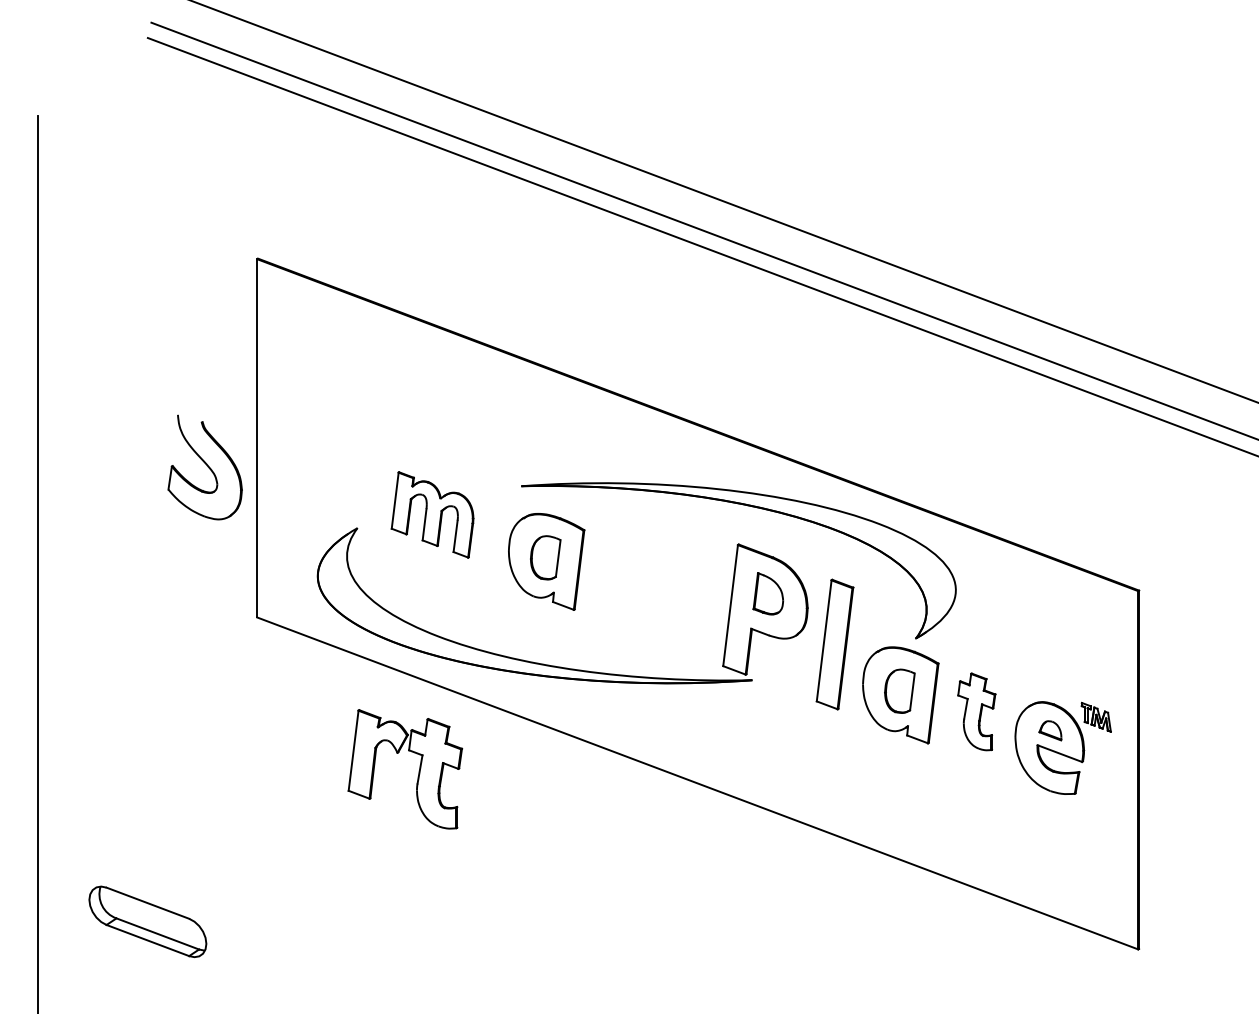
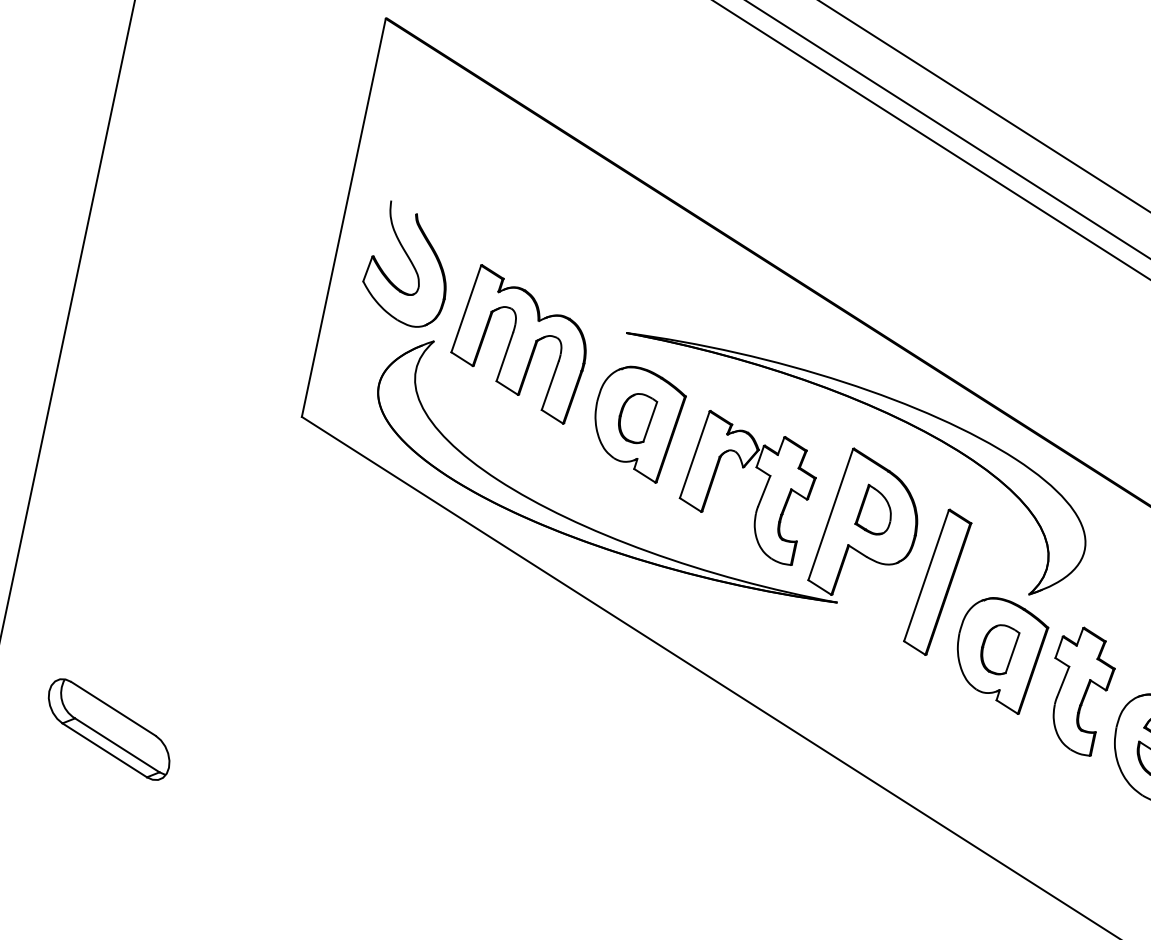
part: (204, 467) -> (408, 265), moved
part: (432, 514) -> (520, 343), size x1.43
part: (976, 711) -> (1079, 689), size x1.43
part: (418, 771) -> (762, 493), moved

